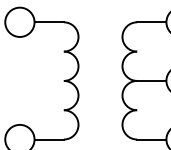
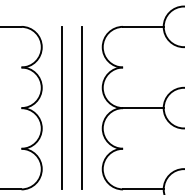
line: (93, 80) -> (62, 107), added
line: (107, 80) -> (81, 107), added

